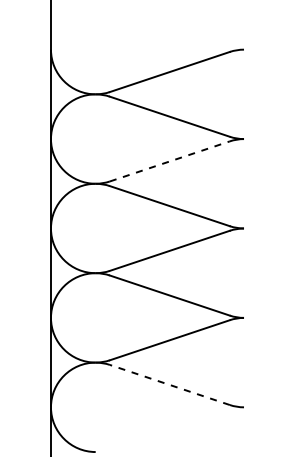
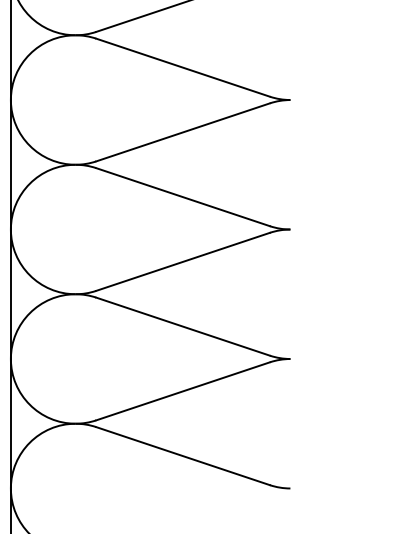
line: (170, 161) -> (183, 132), dashed -> solid
line: (169, 384) -> (182, 455), dashed -> solid

